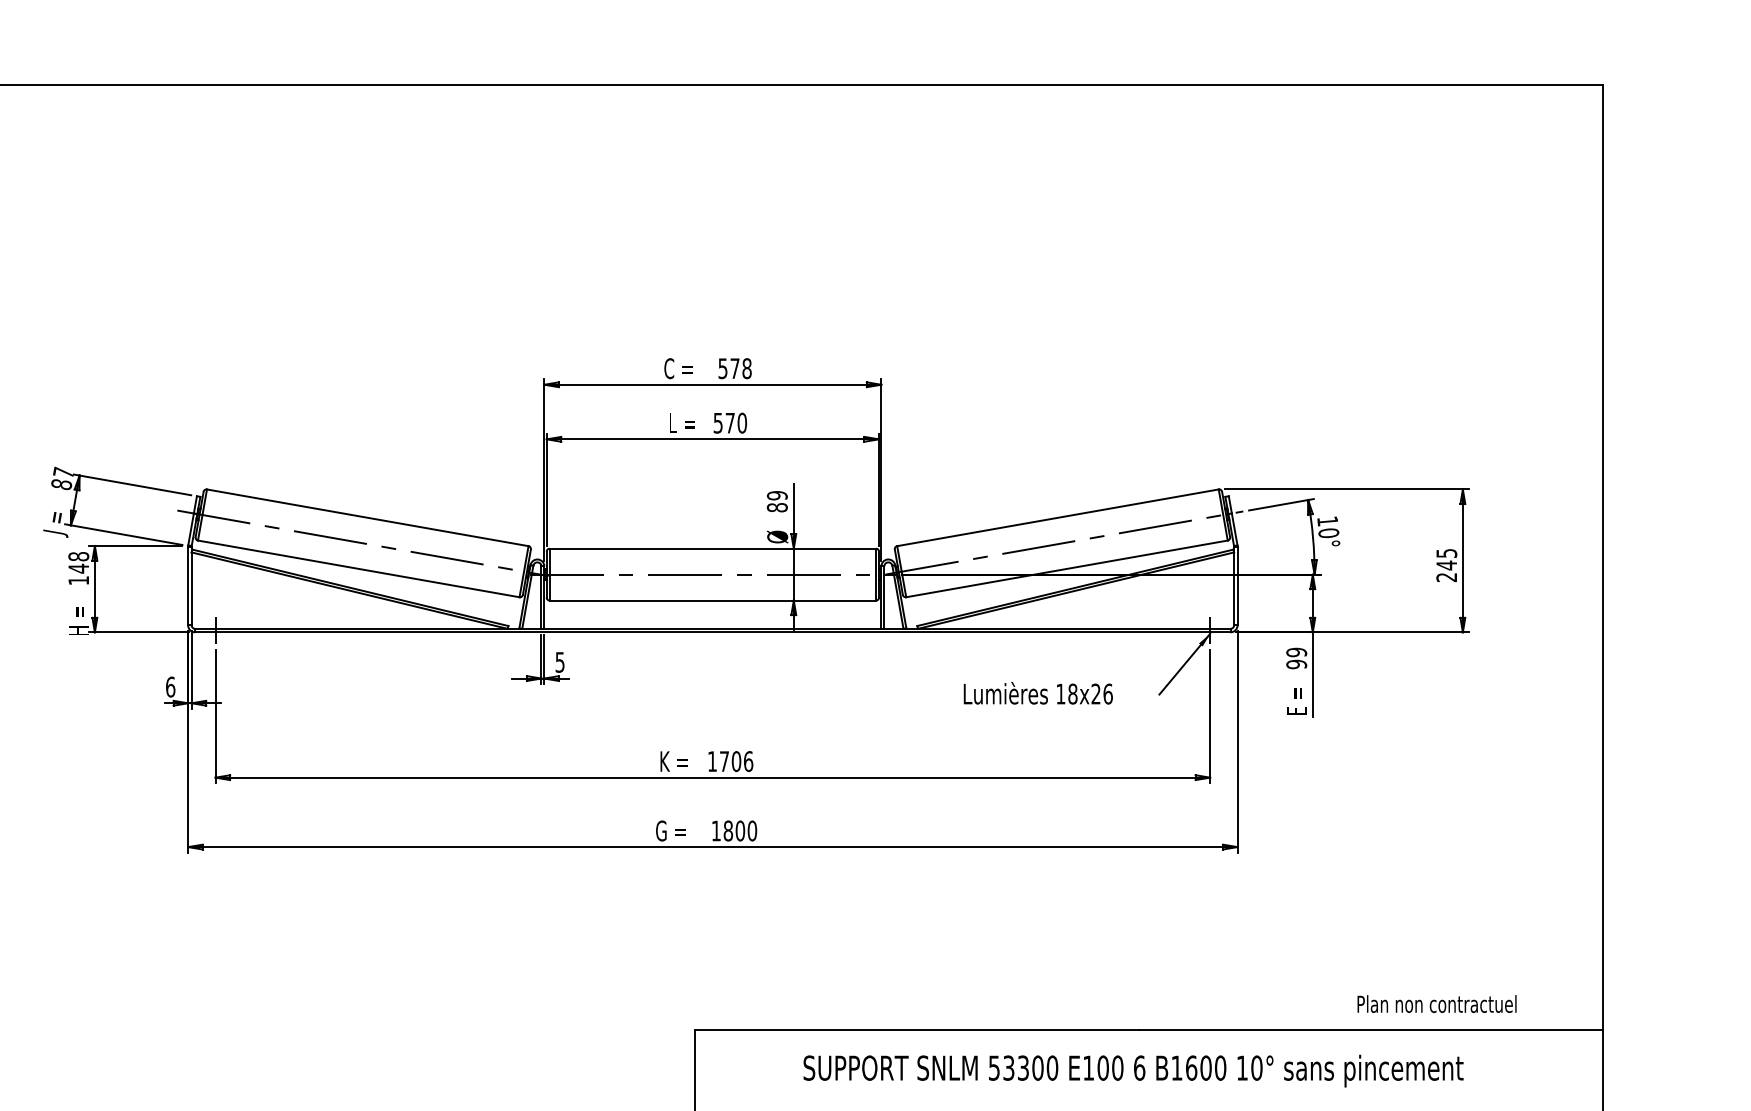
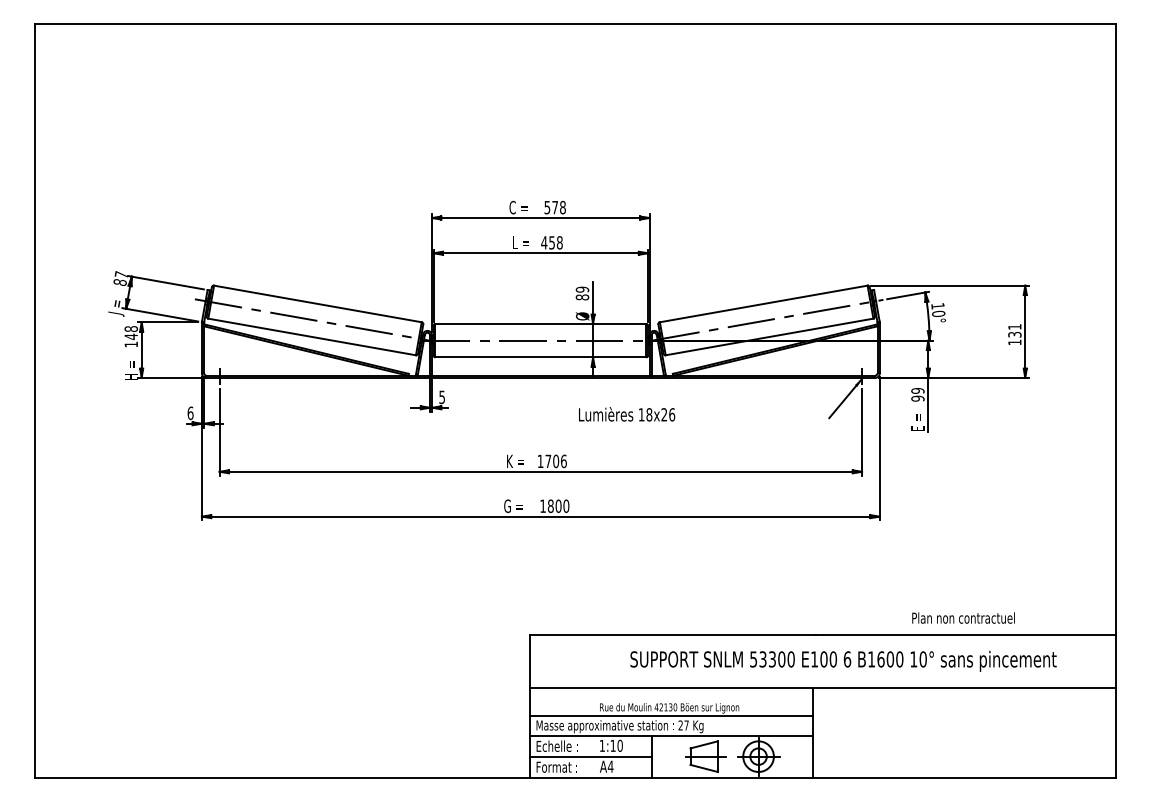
text: (729, 422) -> (551, 242), 570 -> 458
text: (1446, 565) -> (1014, 334), 245 -> 131
text: (1039, 693) -> (627, 414), moved
text: (1436, 1003) -> (963, 617), moved
text: (1133, 1069) -> (843, 660), moved

